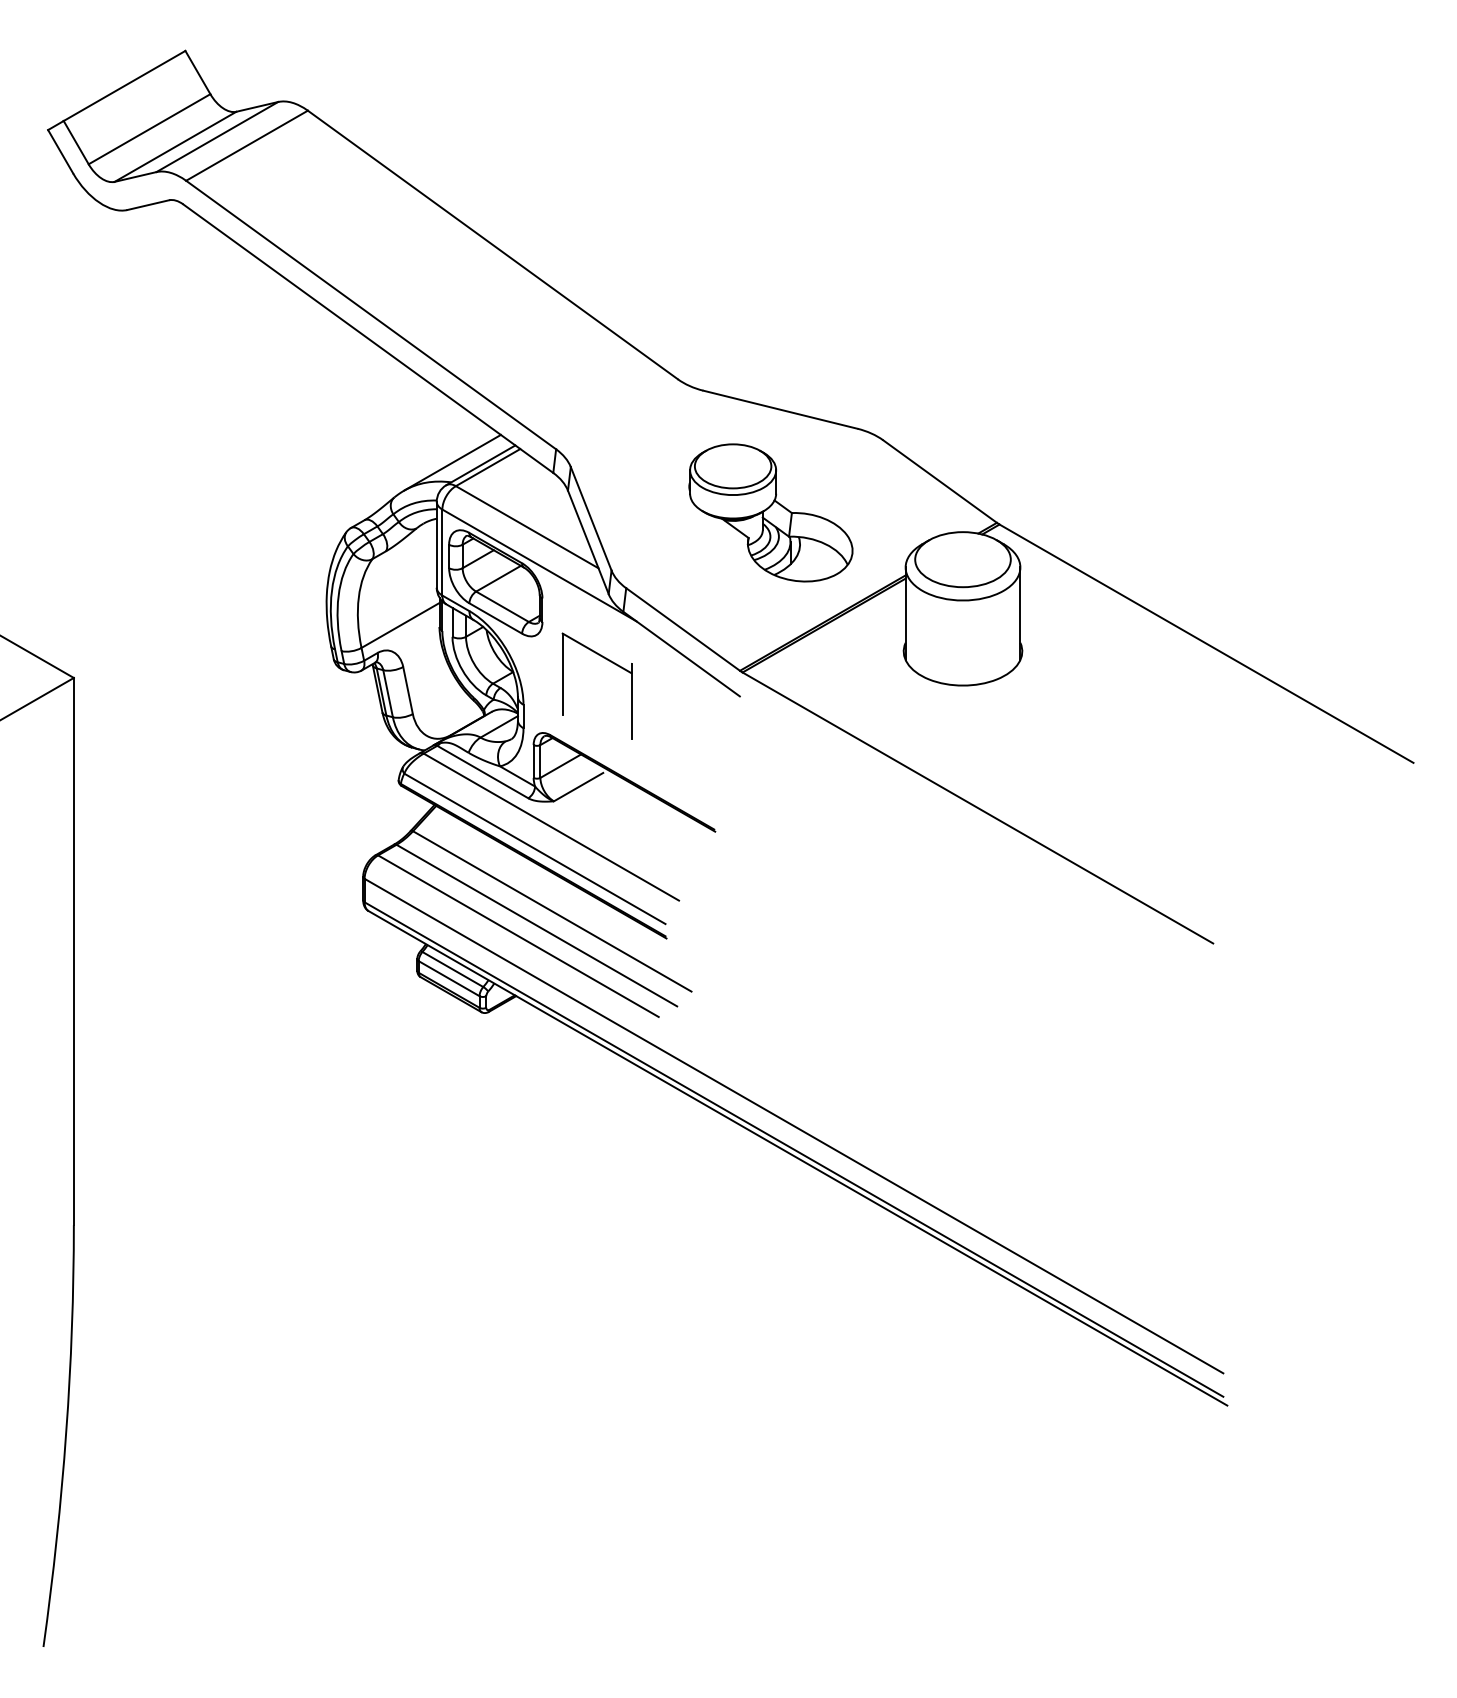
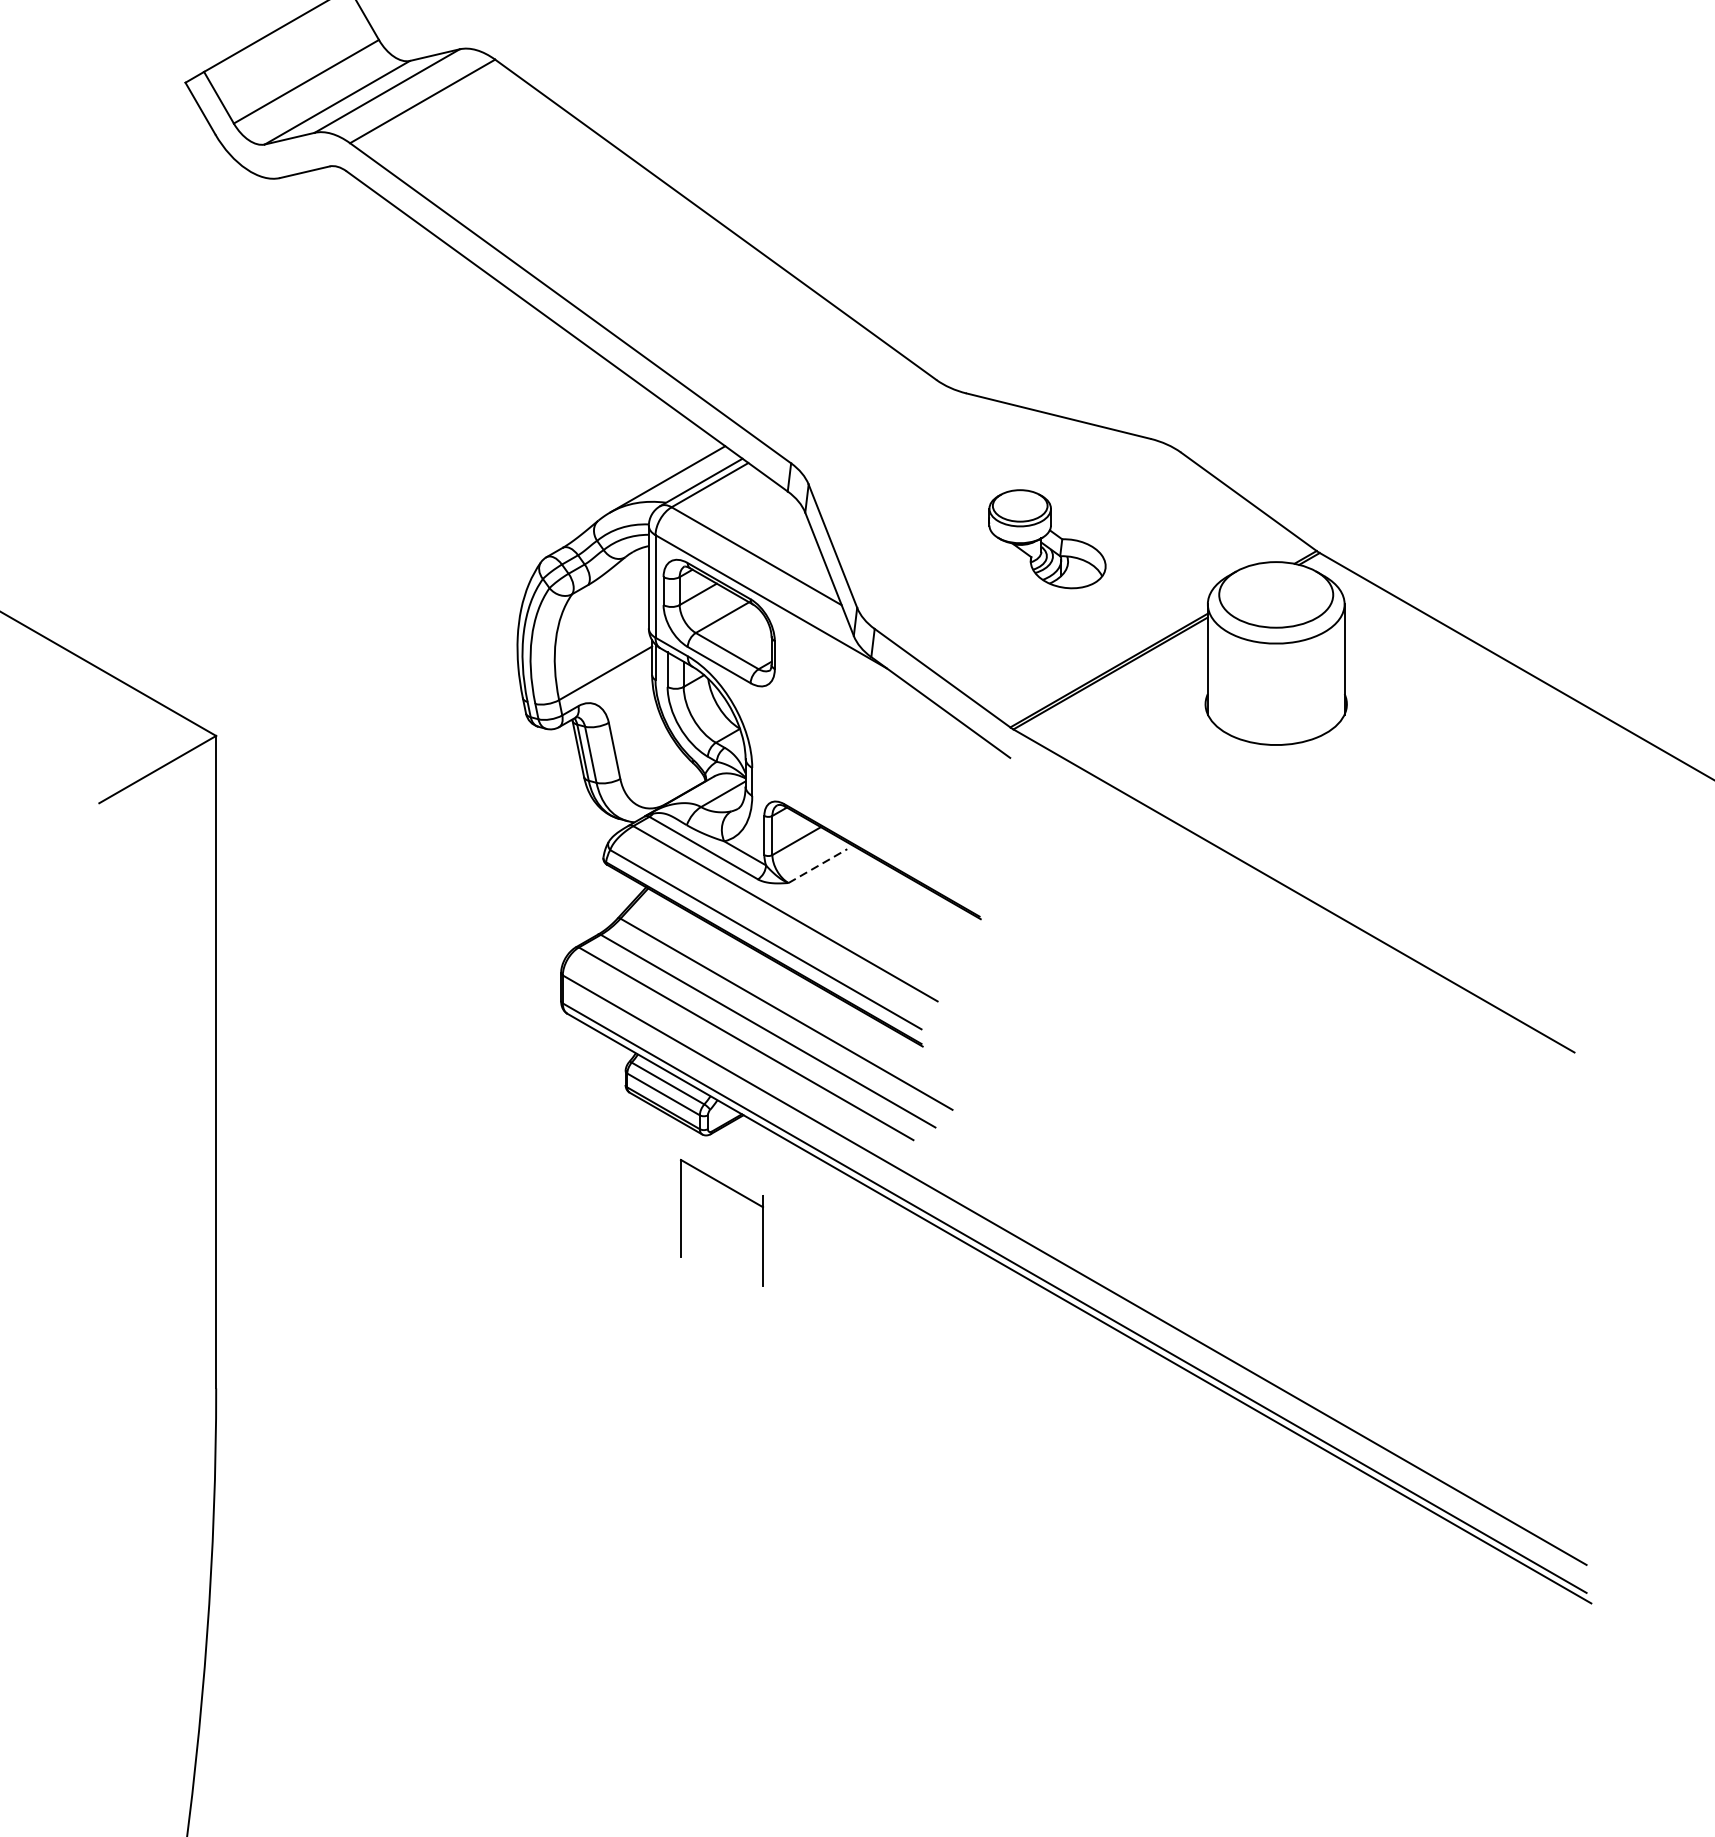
part: (770, 512) -> (1046, 538), size x0.6
part: (610, 662) -> (737, 1194), moved
line: (579, 786) -> (819, 865), solid -> dashed

